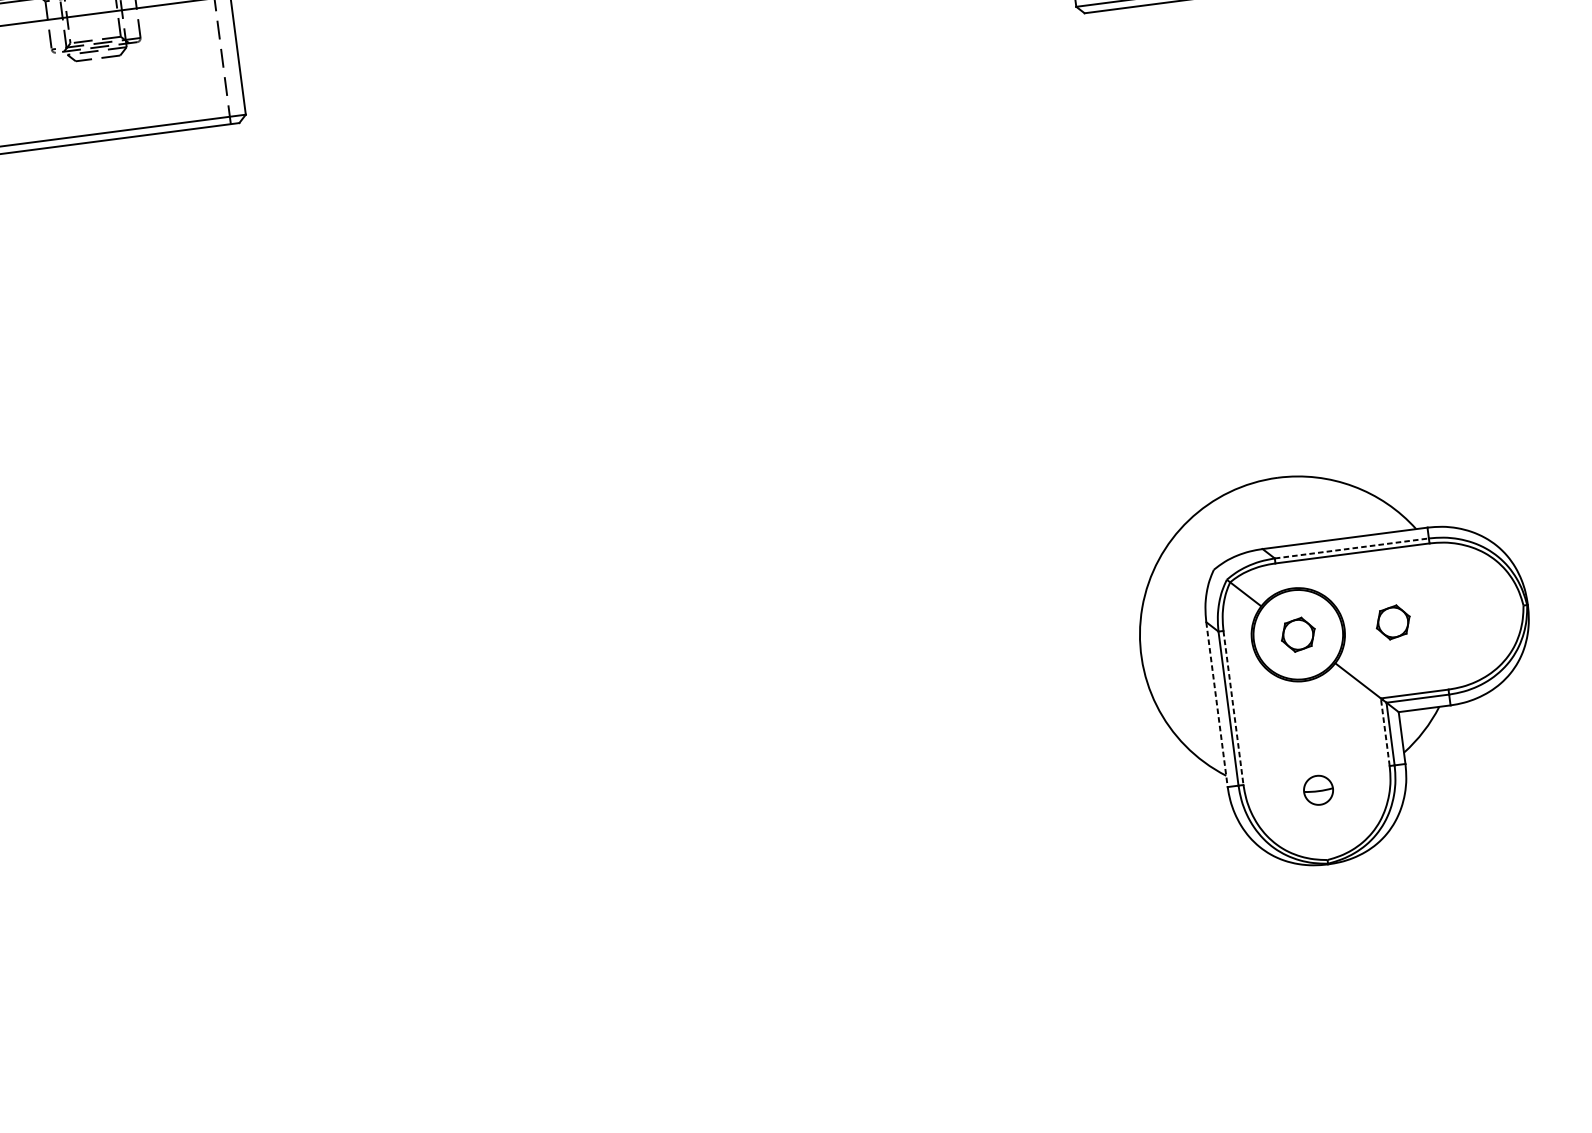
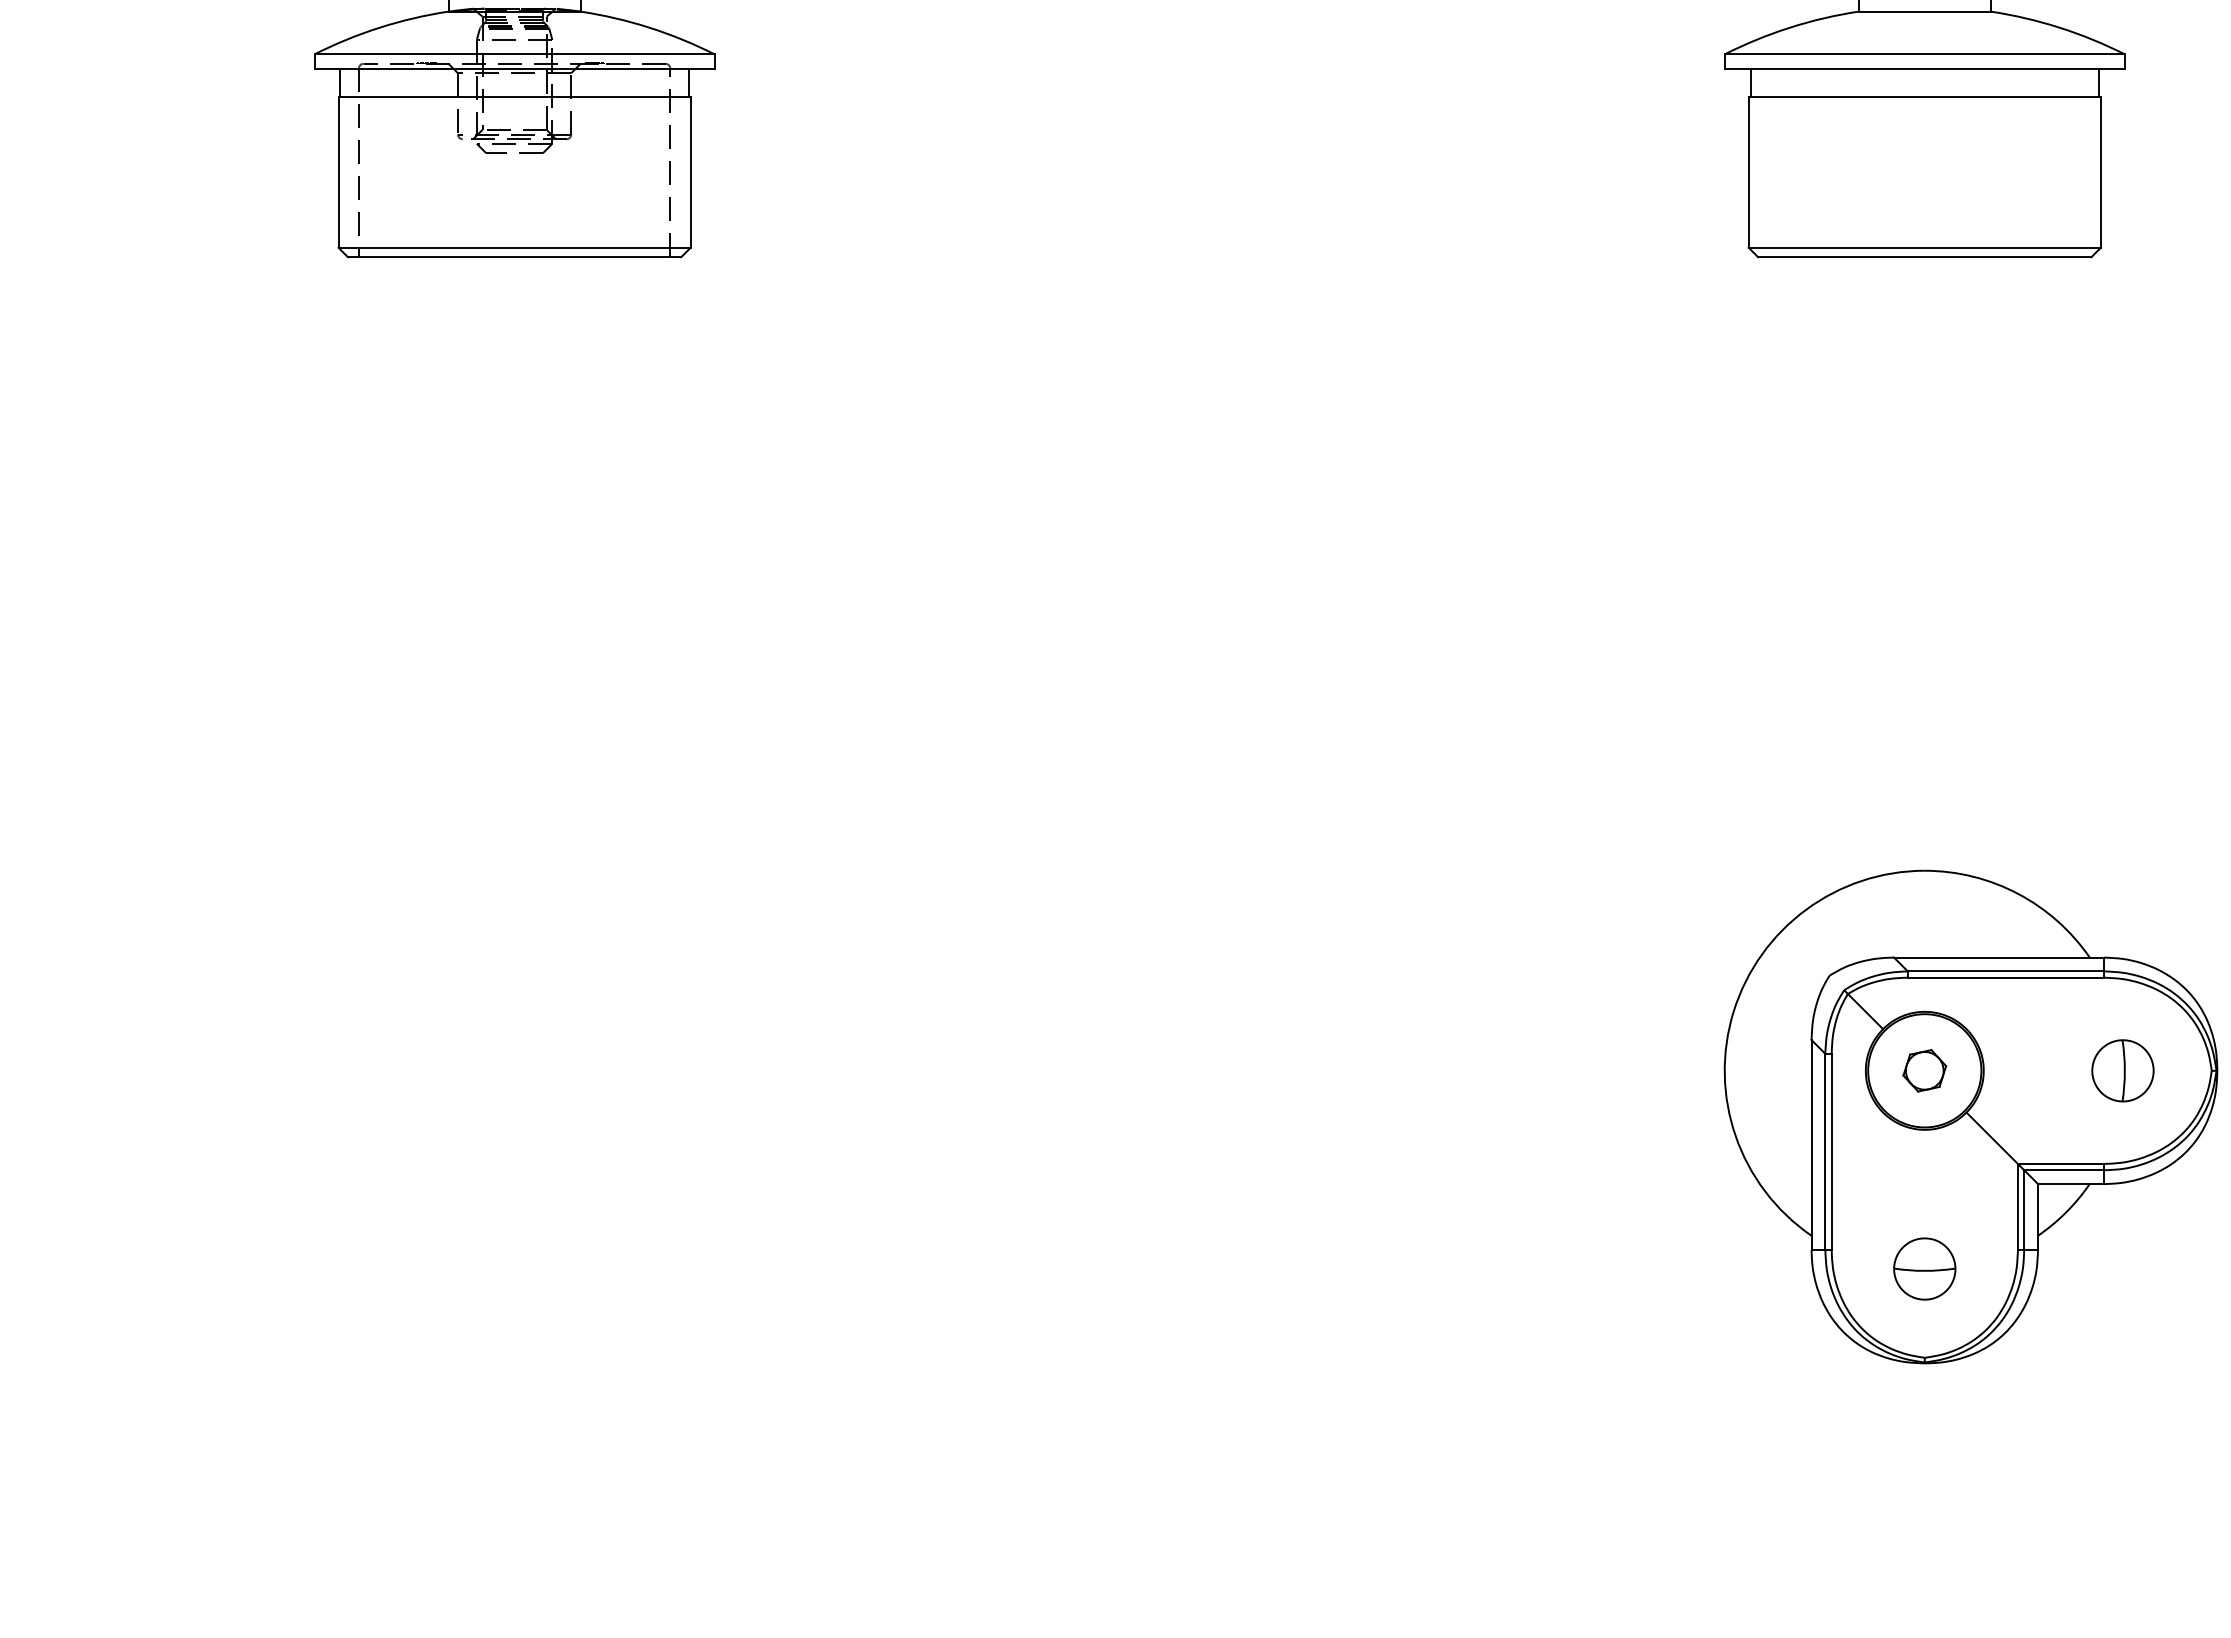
line: (1352, 548) -> (2006, 971), dashed -> solid
part: (1453, 614) -> (2122, 1070), added
part: (1393, 622) -> (2045, 1070), removed
line: (1217, 704) -> (1811, 1145), dashed -> solid
line: (1233, 708) -> (1831, 1152), dashed -> solid
line: (1384, 731) -> (2017, 1206), dashed -> solid
part: (1318, 789) -> (1924, 1268), size x1.67

